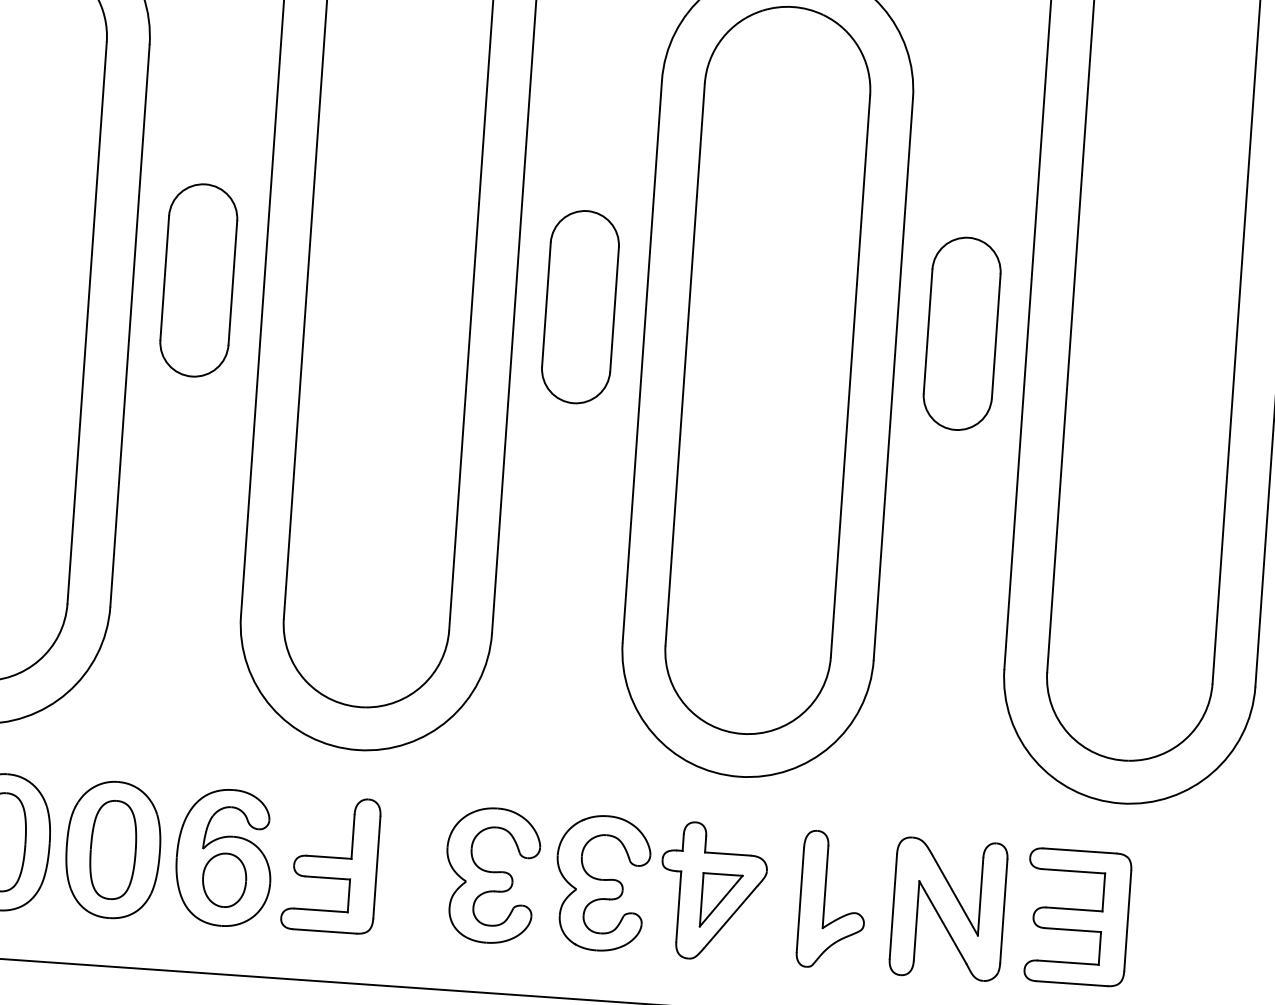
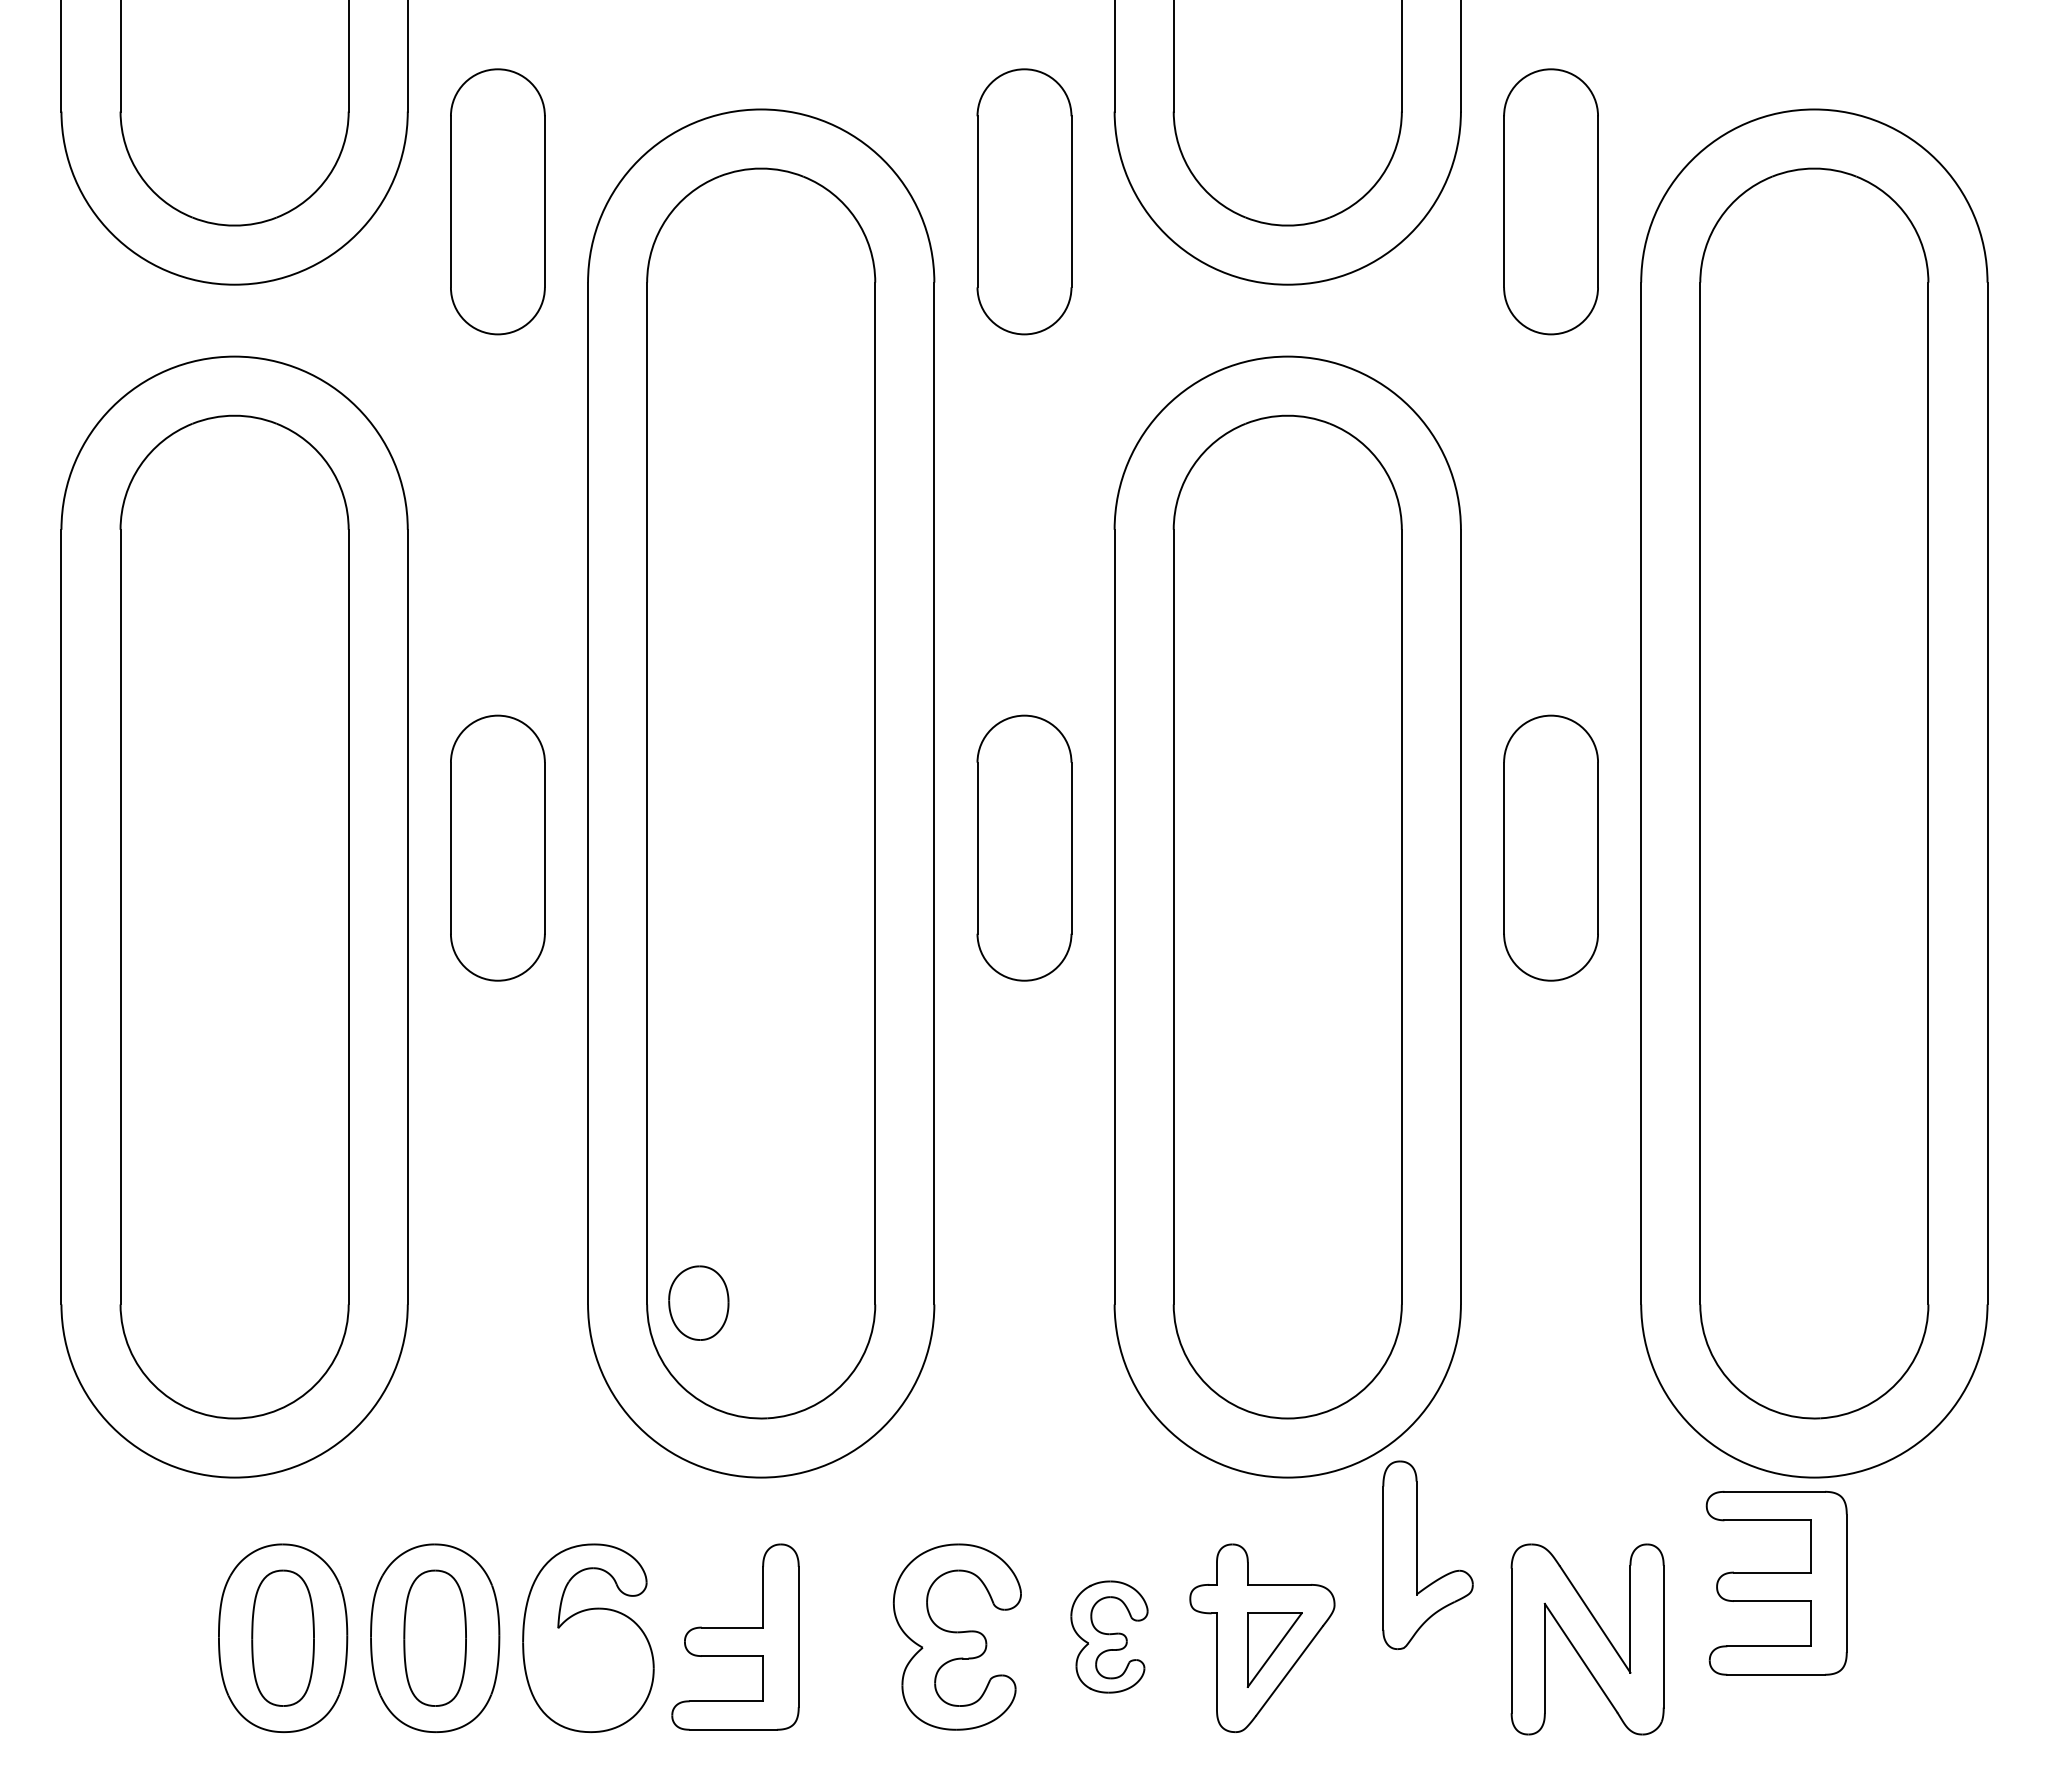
part: (224, 879) -> (698, 1302), moved
part: (602, 882) -> (1109, 1636), size x0.6
part: (825, 899) -> (1417, 1554), moved
part: (1076, 916) -> (1776, 1582), moved

